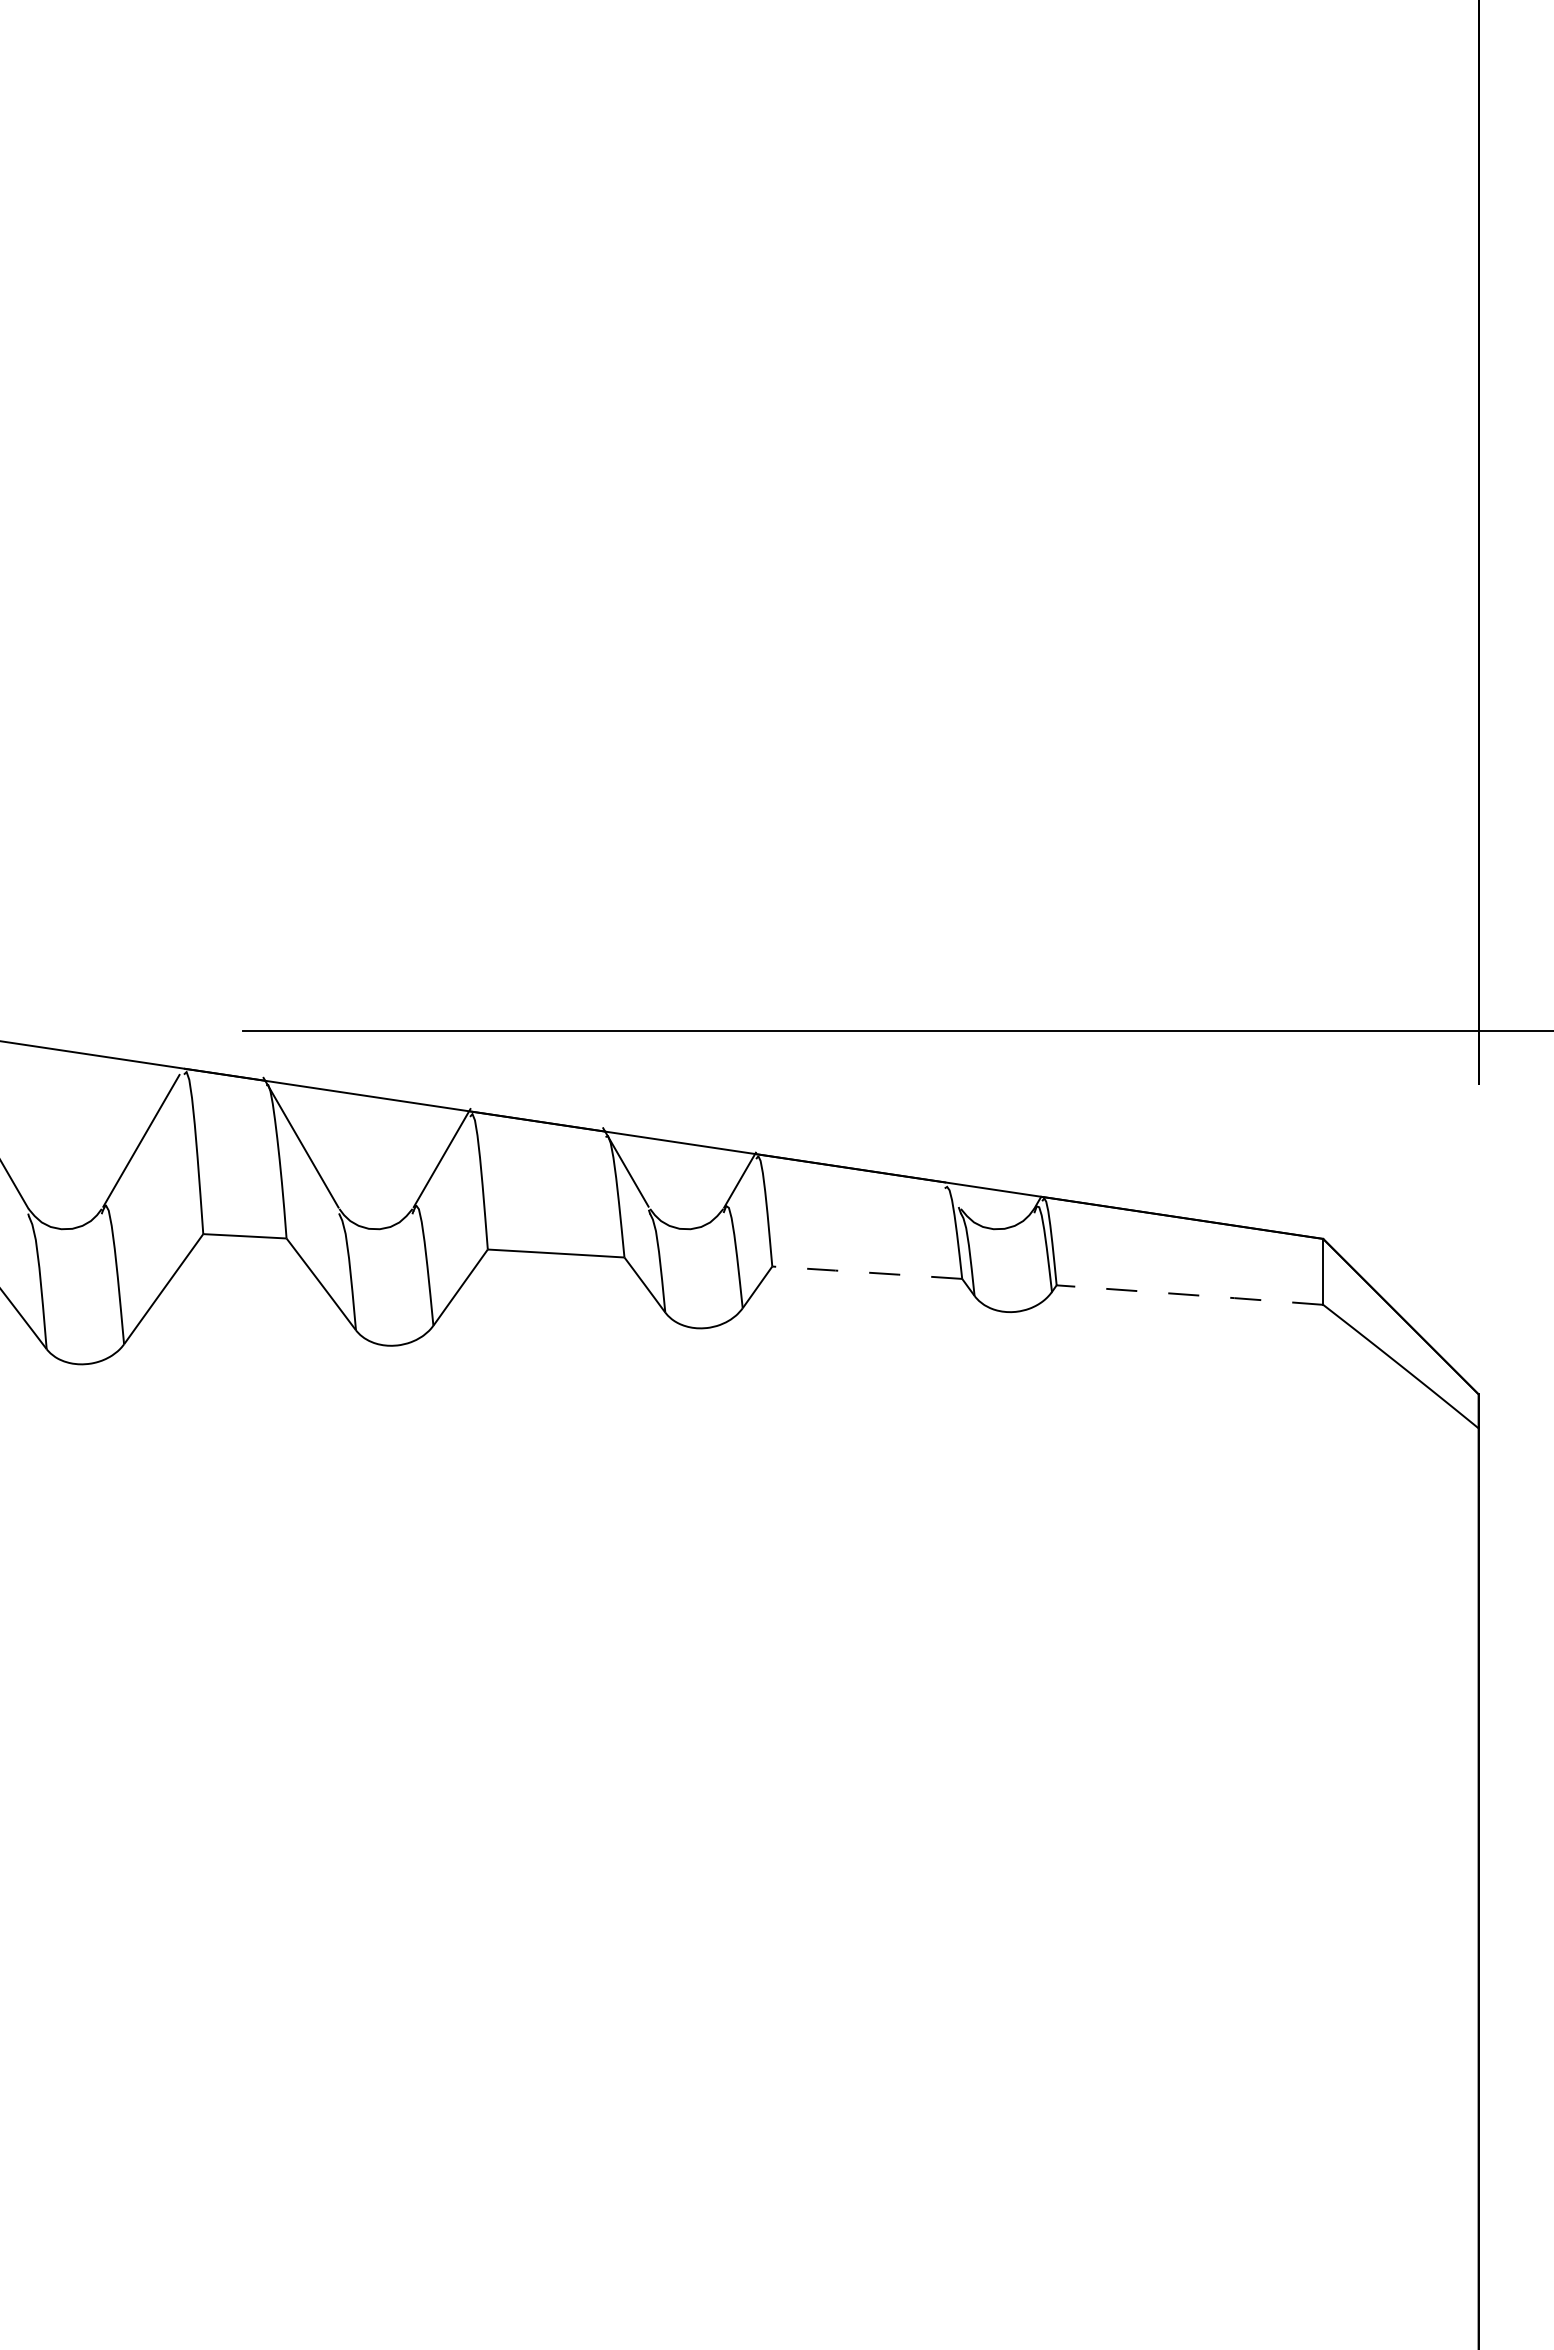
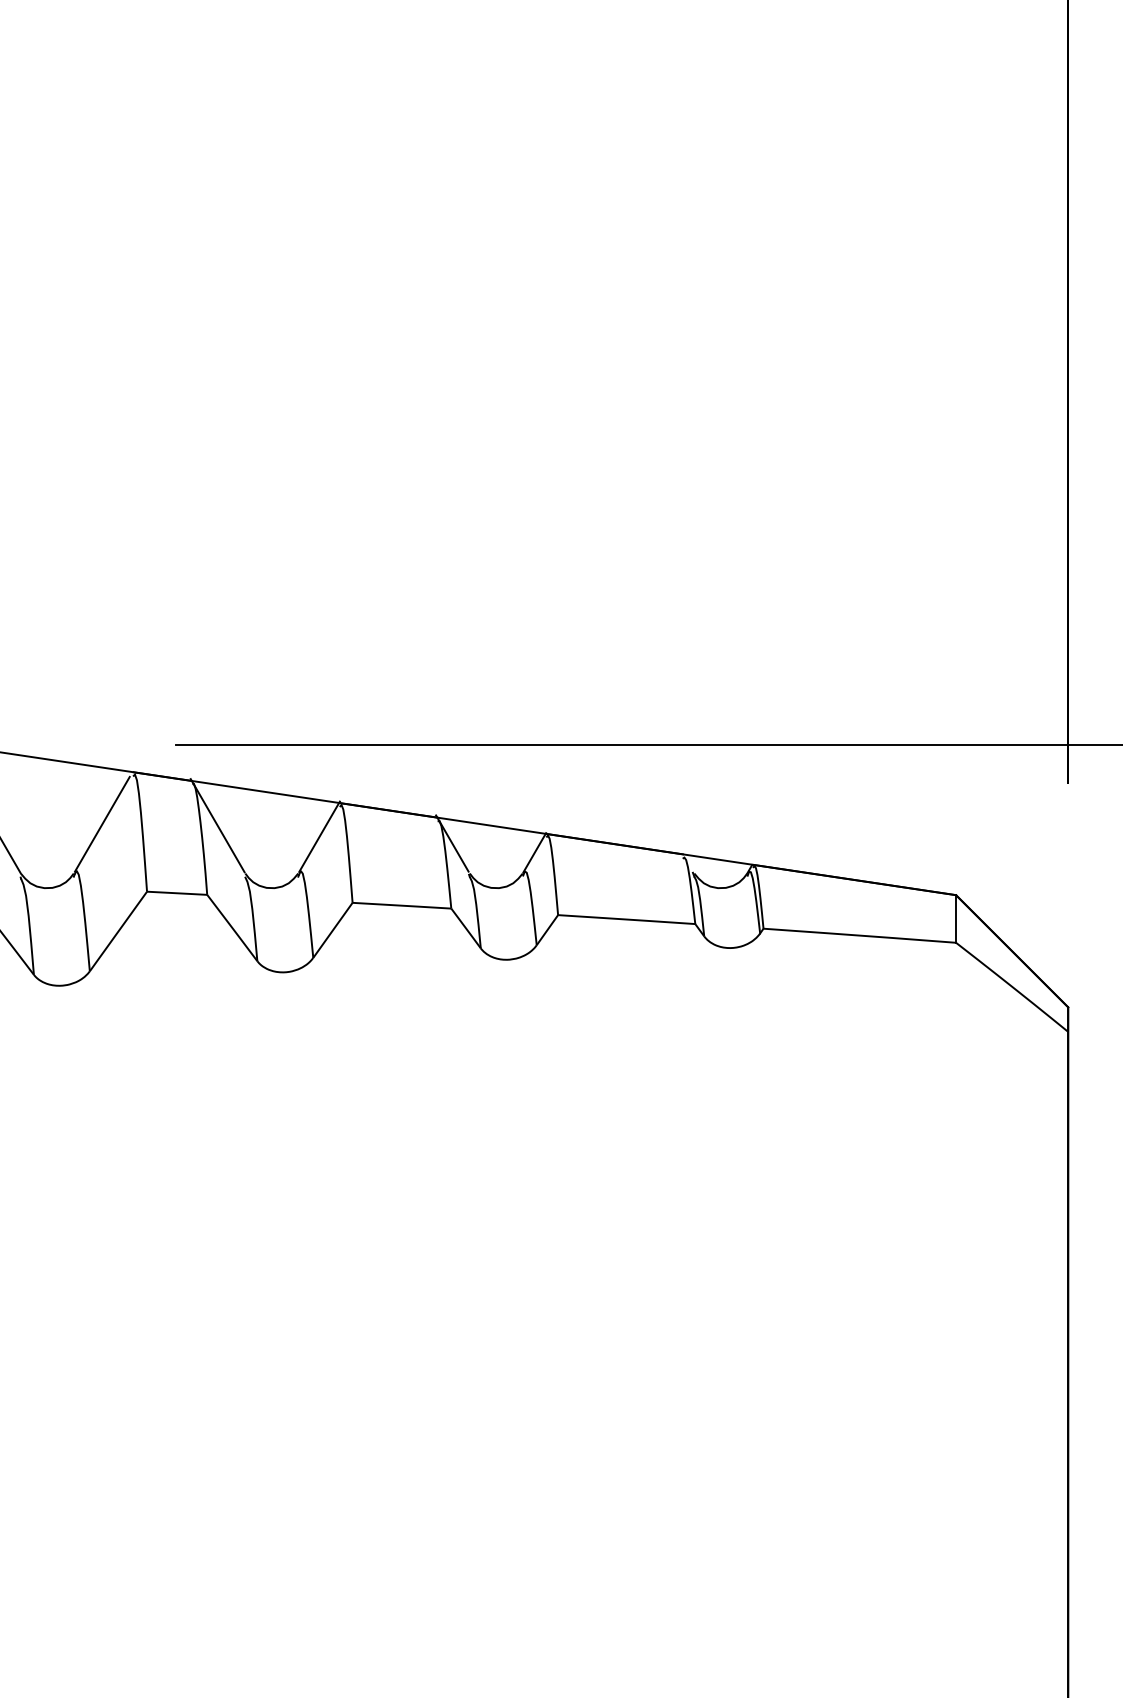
line: (867, 1272) -> (626, 919), dashed -> solid
line: (1189, 1294) -> (859, 935), dashed -> solid

